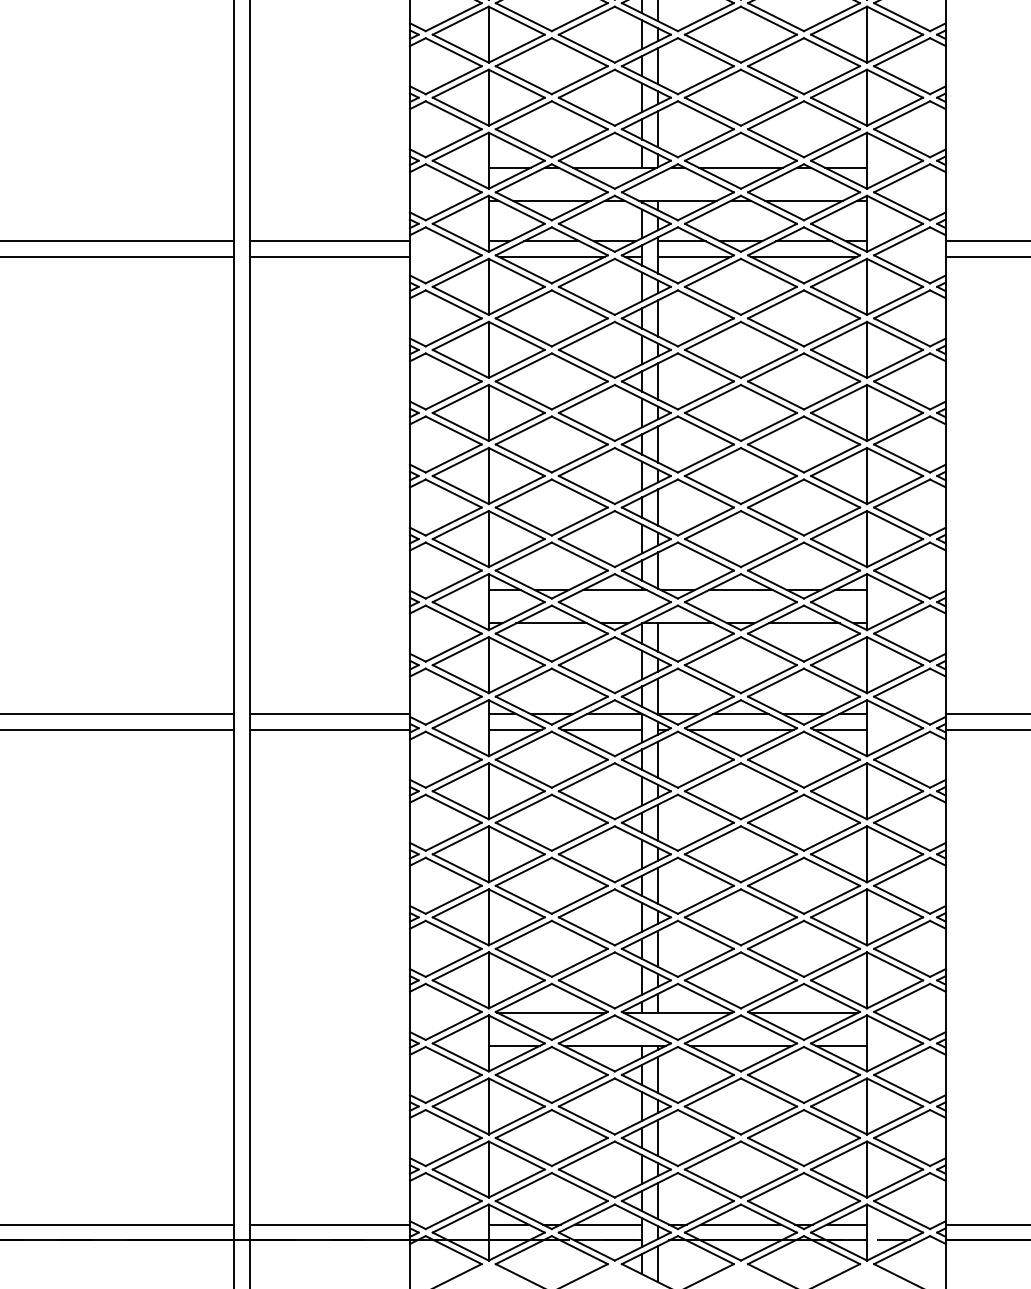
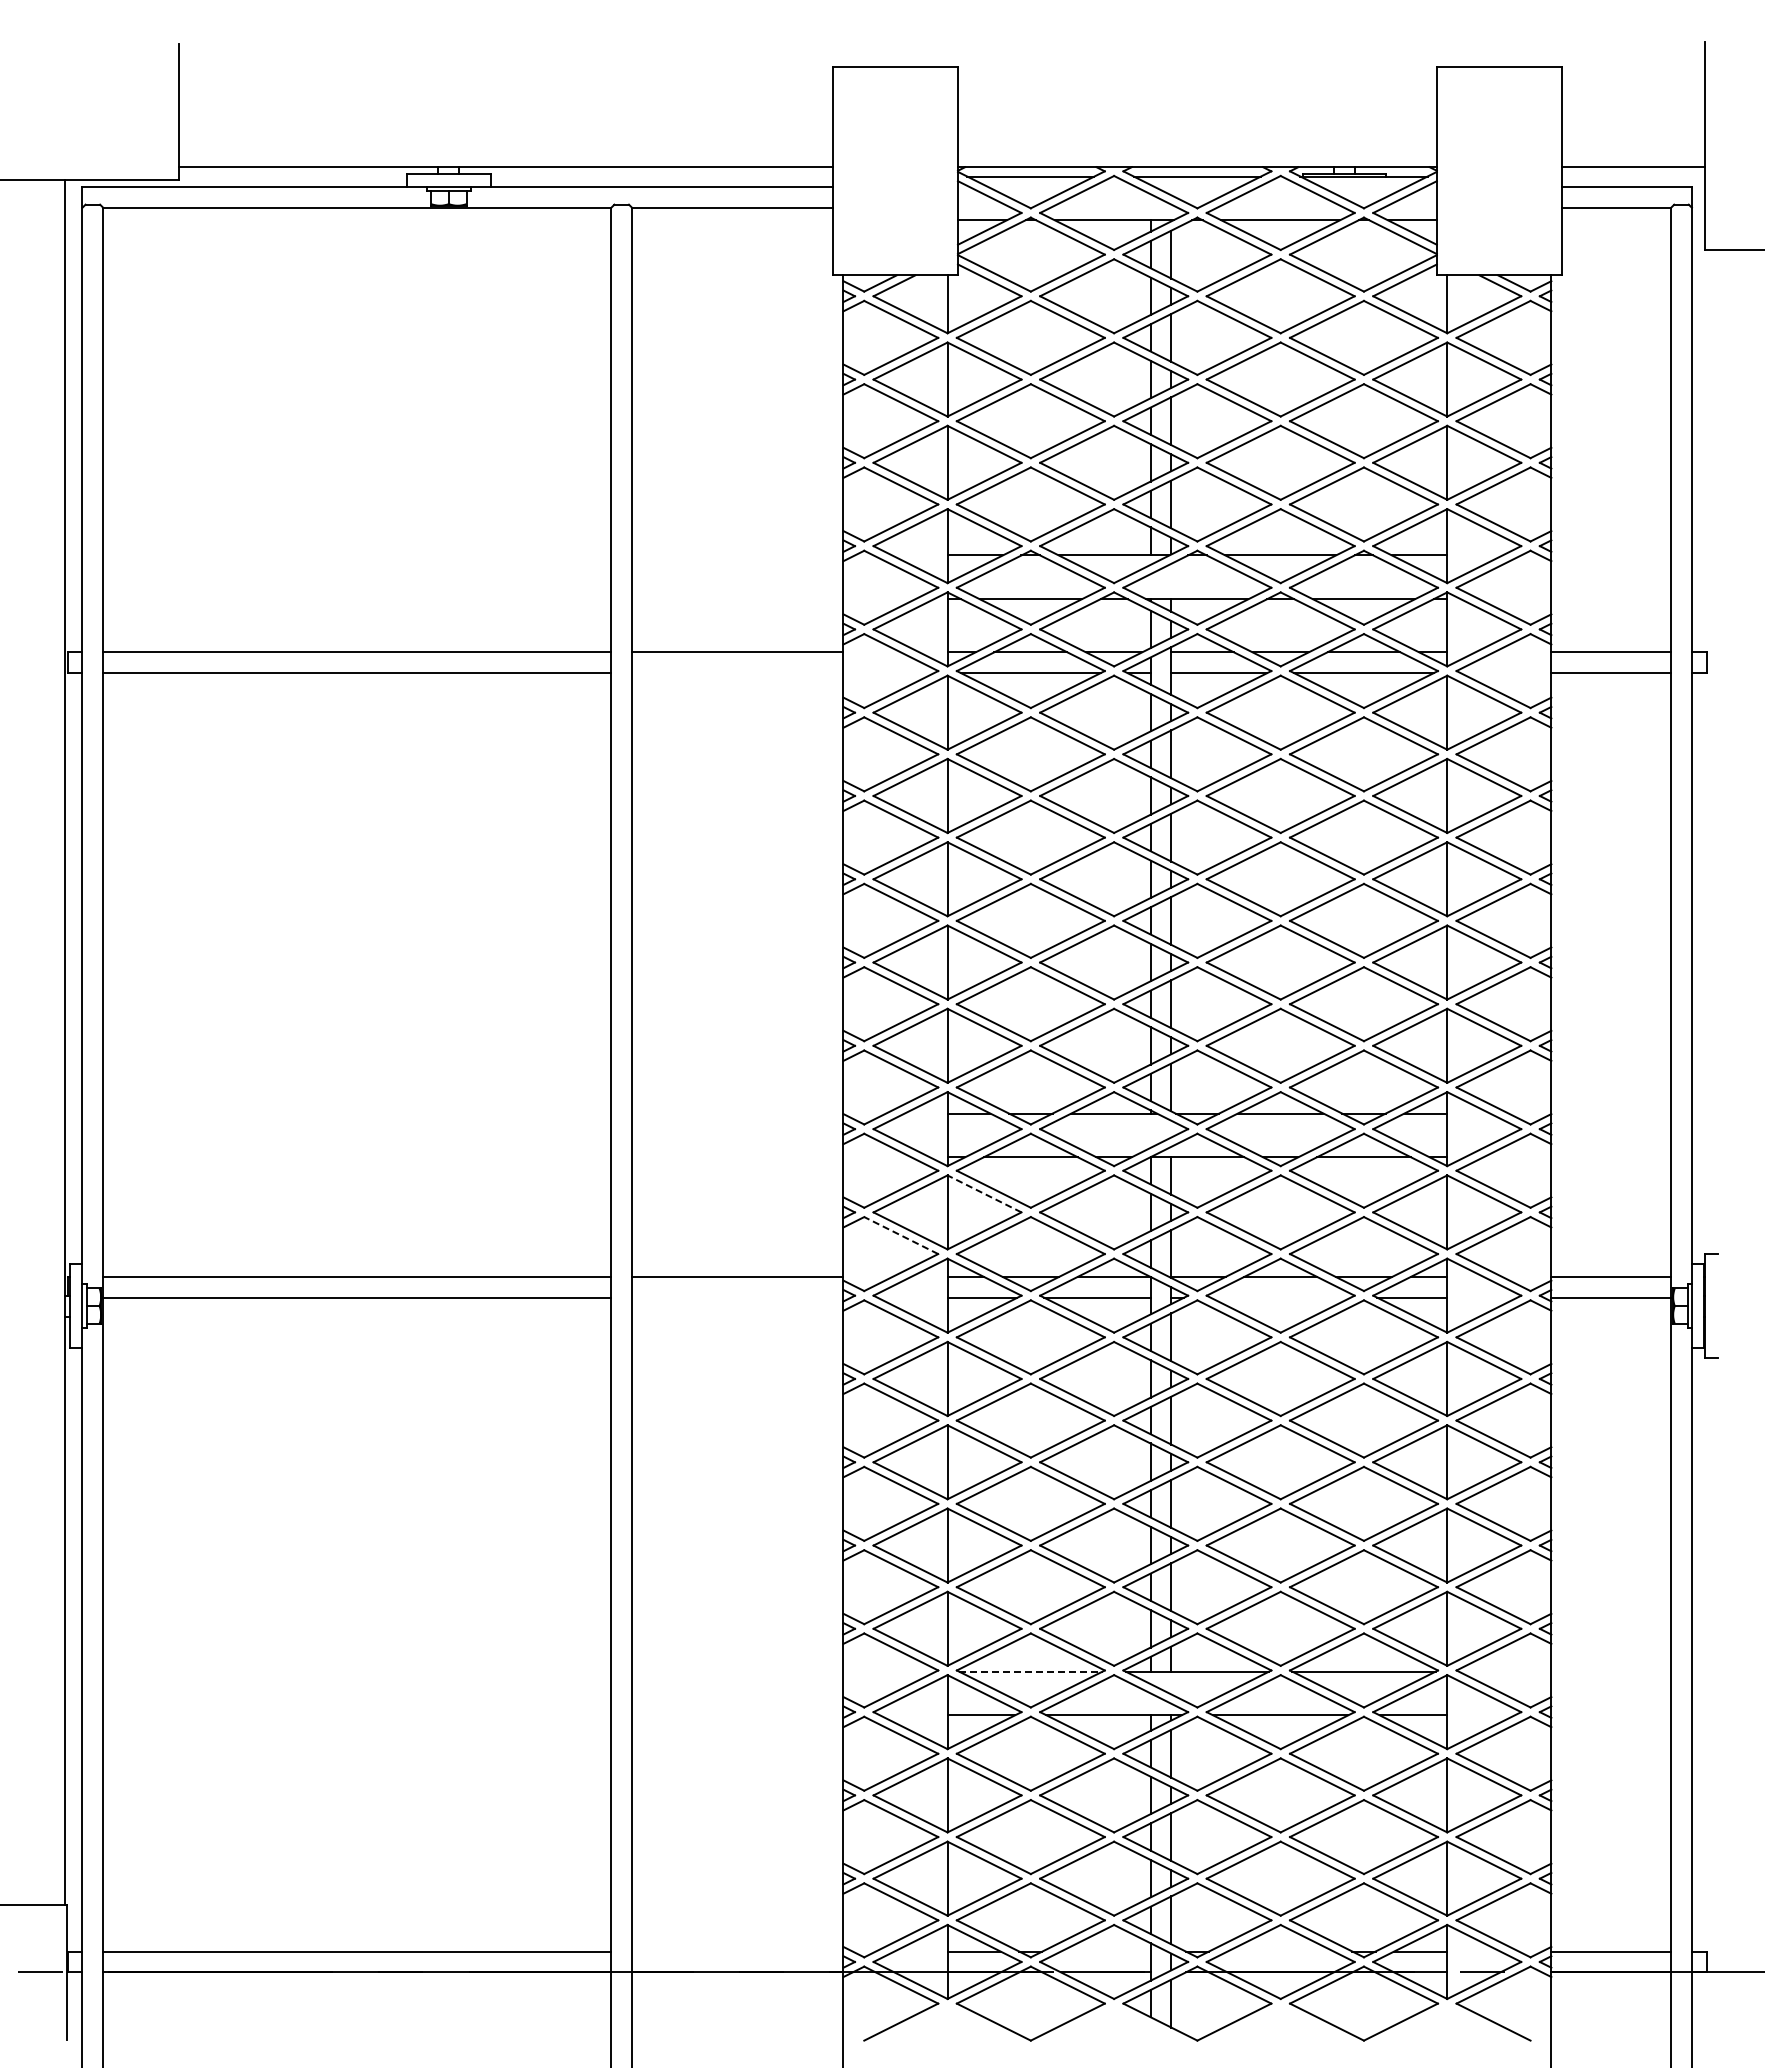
line: (329, 257) -> (737, 673), removed
line: (516, 650) -> (984, 1193), solid -> dashed
line: (453, 682) -> (900, 1235), solid -> dashed
line: (329, 729) -> (737, 1297), removed
line: (740, 729) -> (1280, 1297), removed
line: (551, 1012) -> (1030, 1671), solid -> dashed
line: (329, 1224) -> (737, 1951), removed
line: (608, 1224) -> (1105, 1951), removed
line: (740, 1224) -> (1280, 1951), removed

